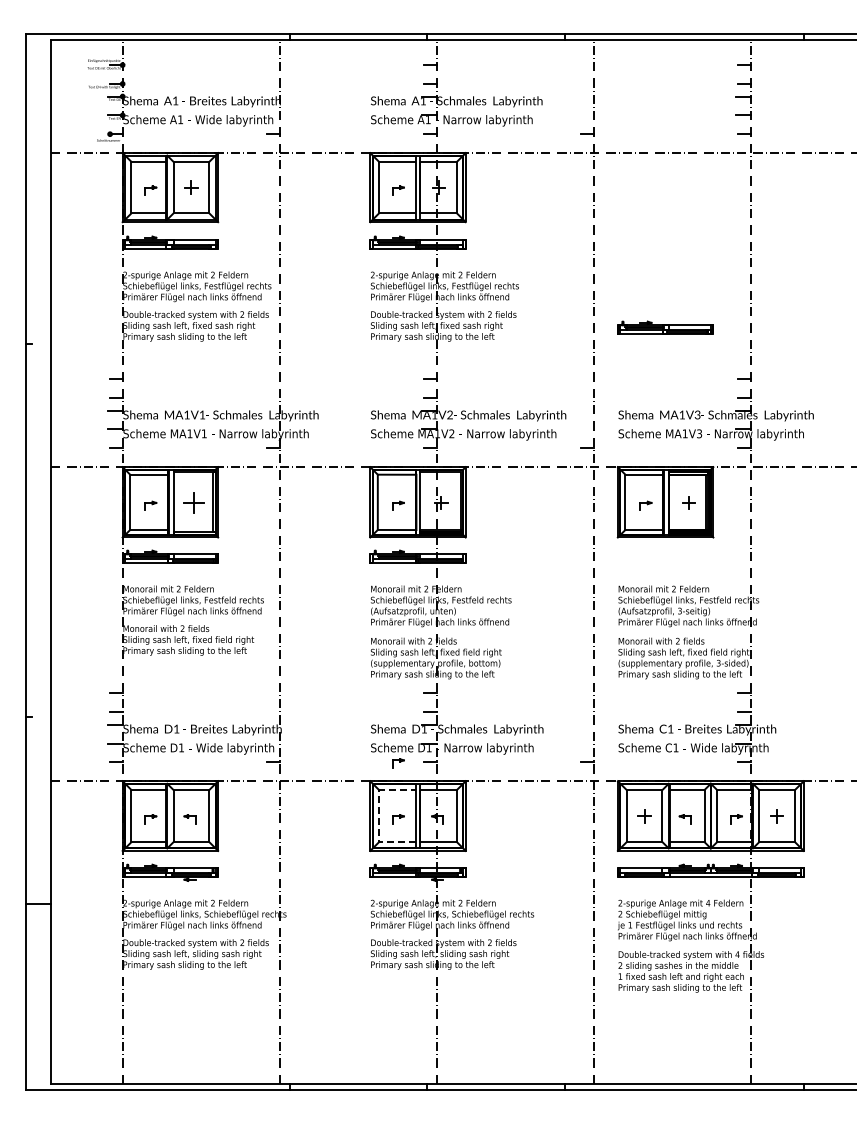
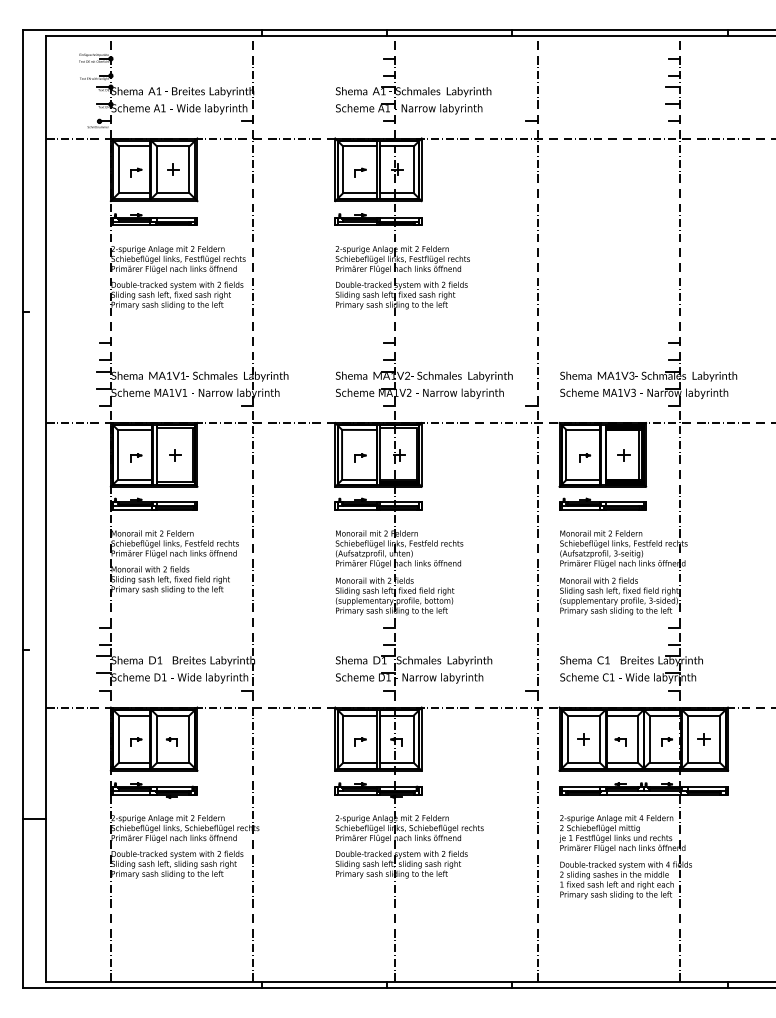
part: (665, 327) -> (602, 504), moved
part: (193, 502) -> (175, 455), size x0.62
part: (398, 763) -> (360, 691), removed
line: (379, 815) -> (343, 738), dashed -> solid

